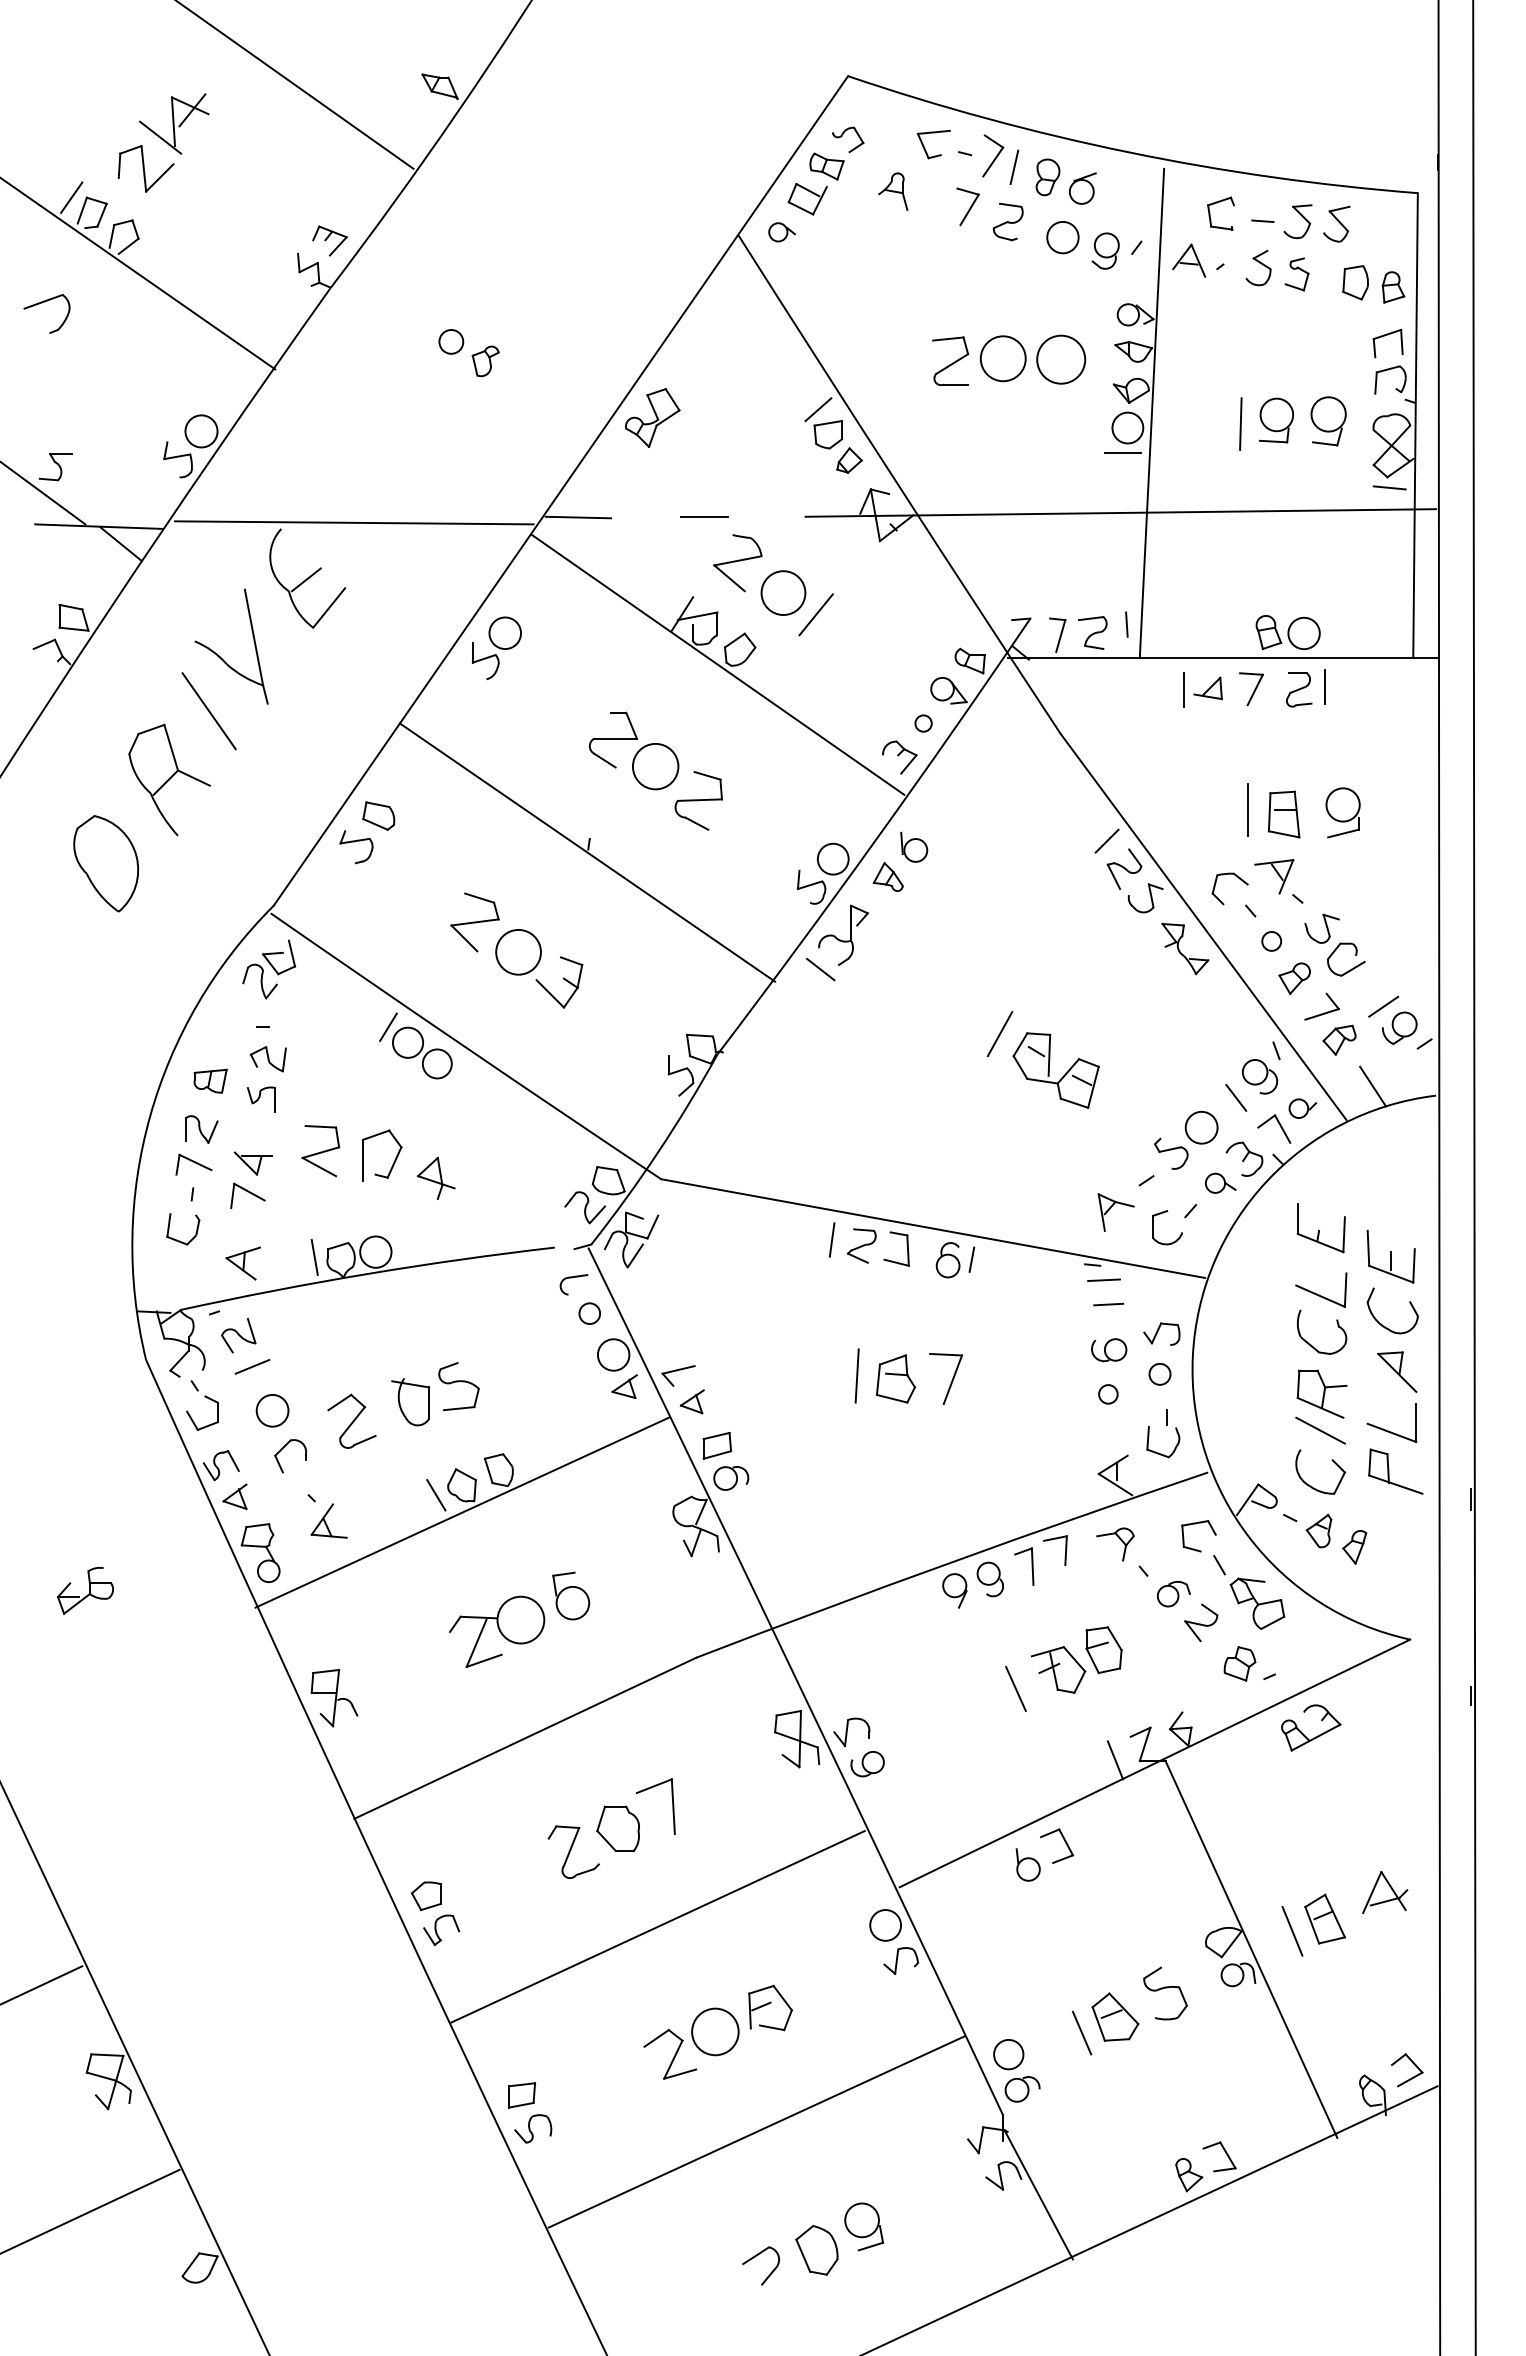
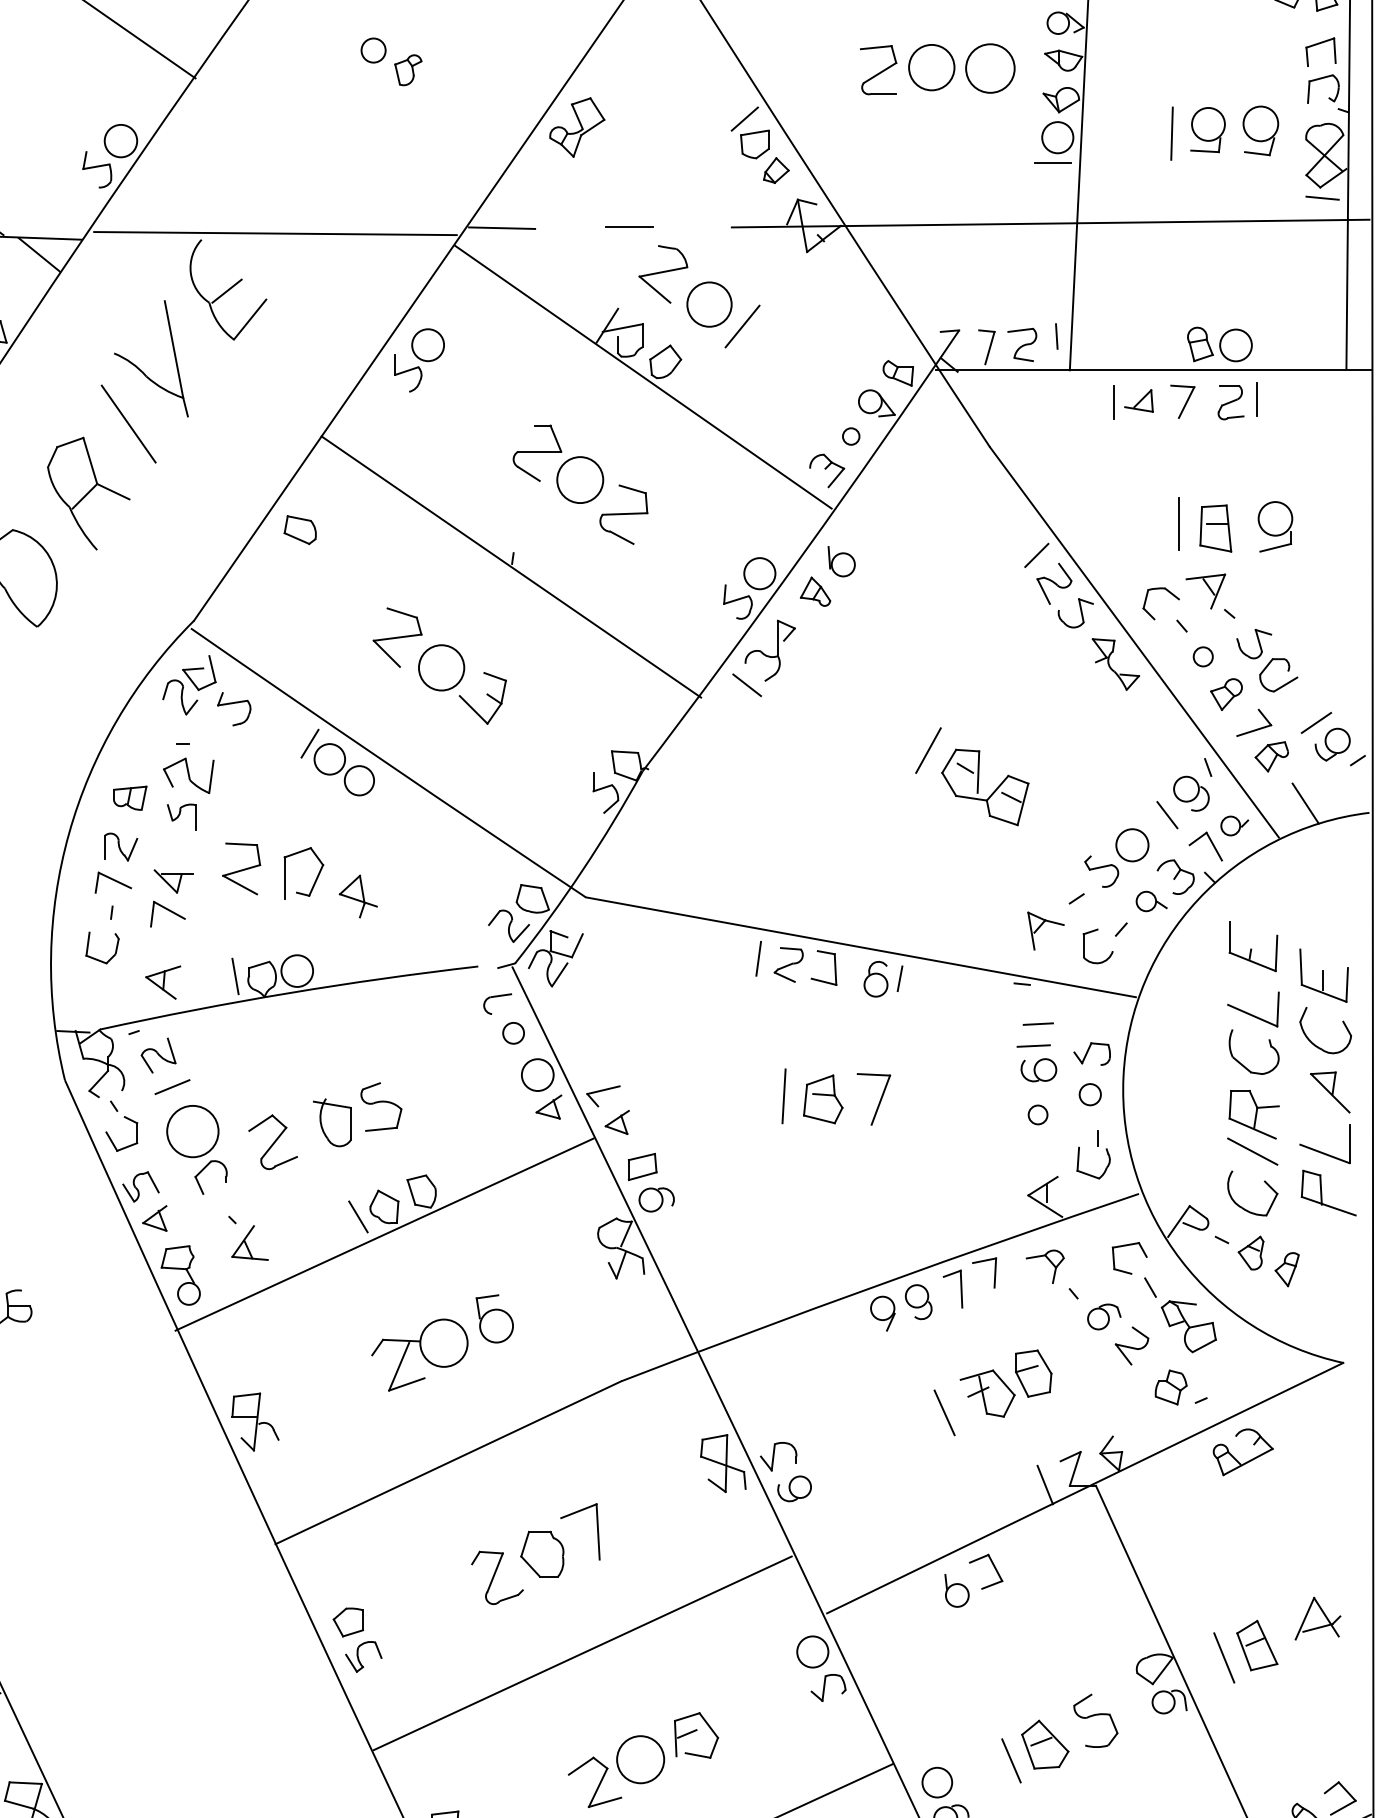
part: (356, 847) -> (234, 709), moved
part: (267, 1059) -> (187, 776), size x1.4
line: (1103, 1279) -> (1033, 1045), moved
circle: (272, 1410) -> (192, 1131), size x1.6

